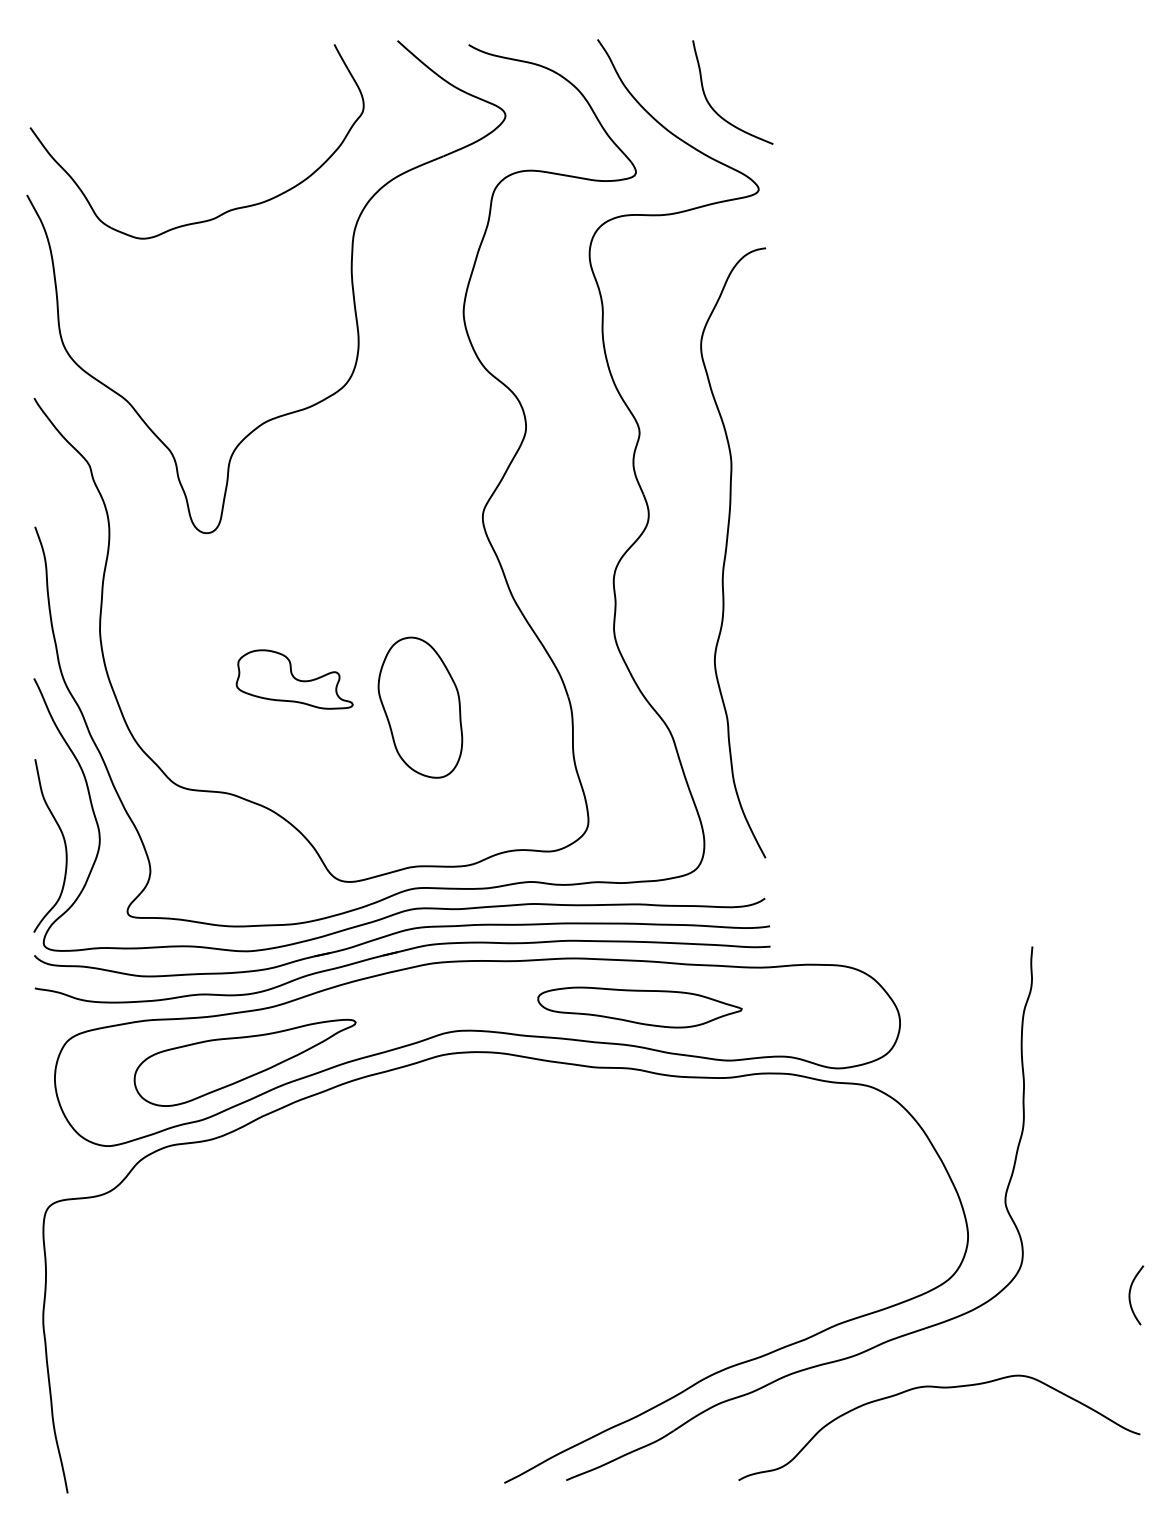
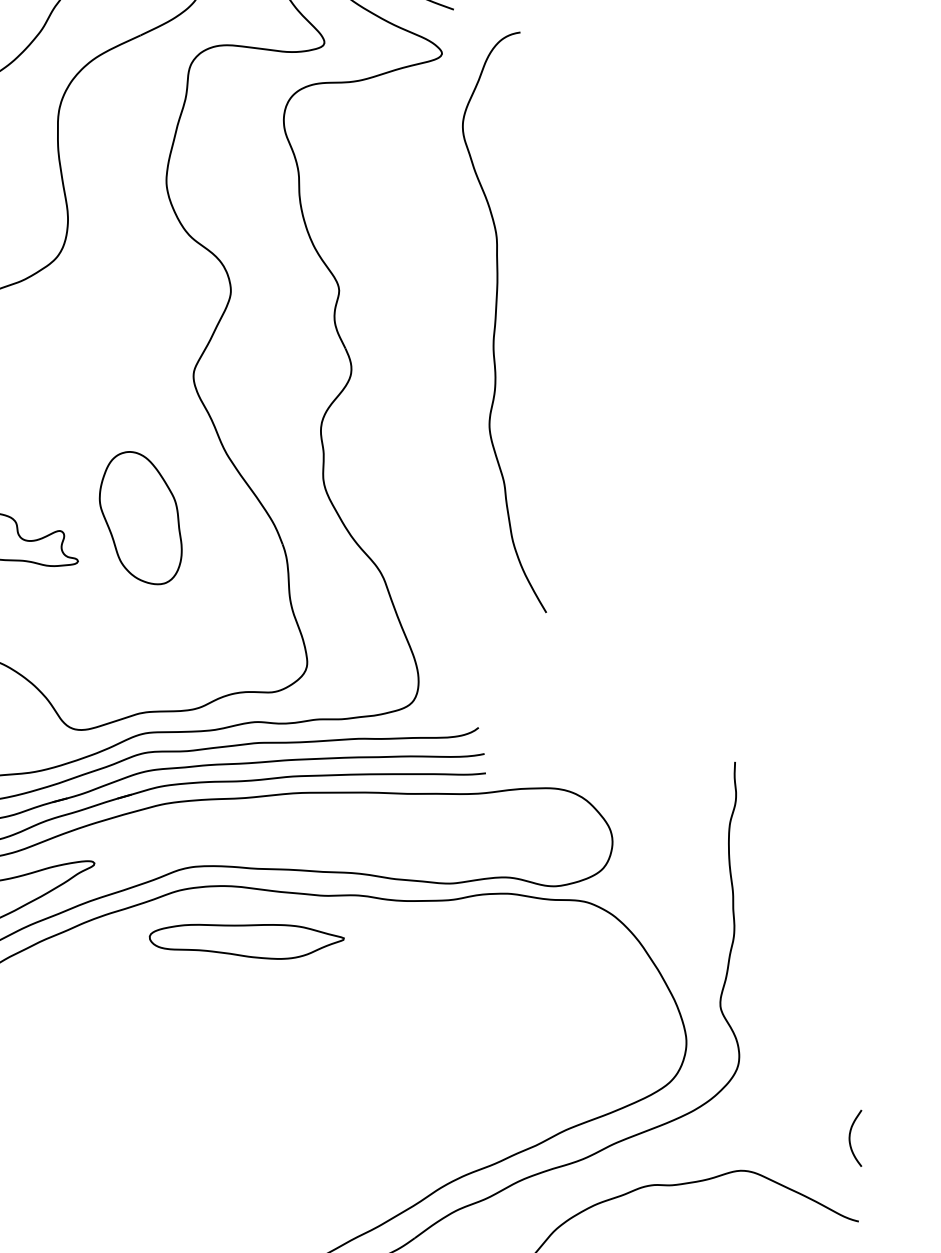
curve: (726, 552) -> (495, 323), moved
part: (420, 707) -> (140, 518), moved
part: (639, 1007) -> (246, 941), moved
curve: (1130, 1295) -> (850, 1138), moved

